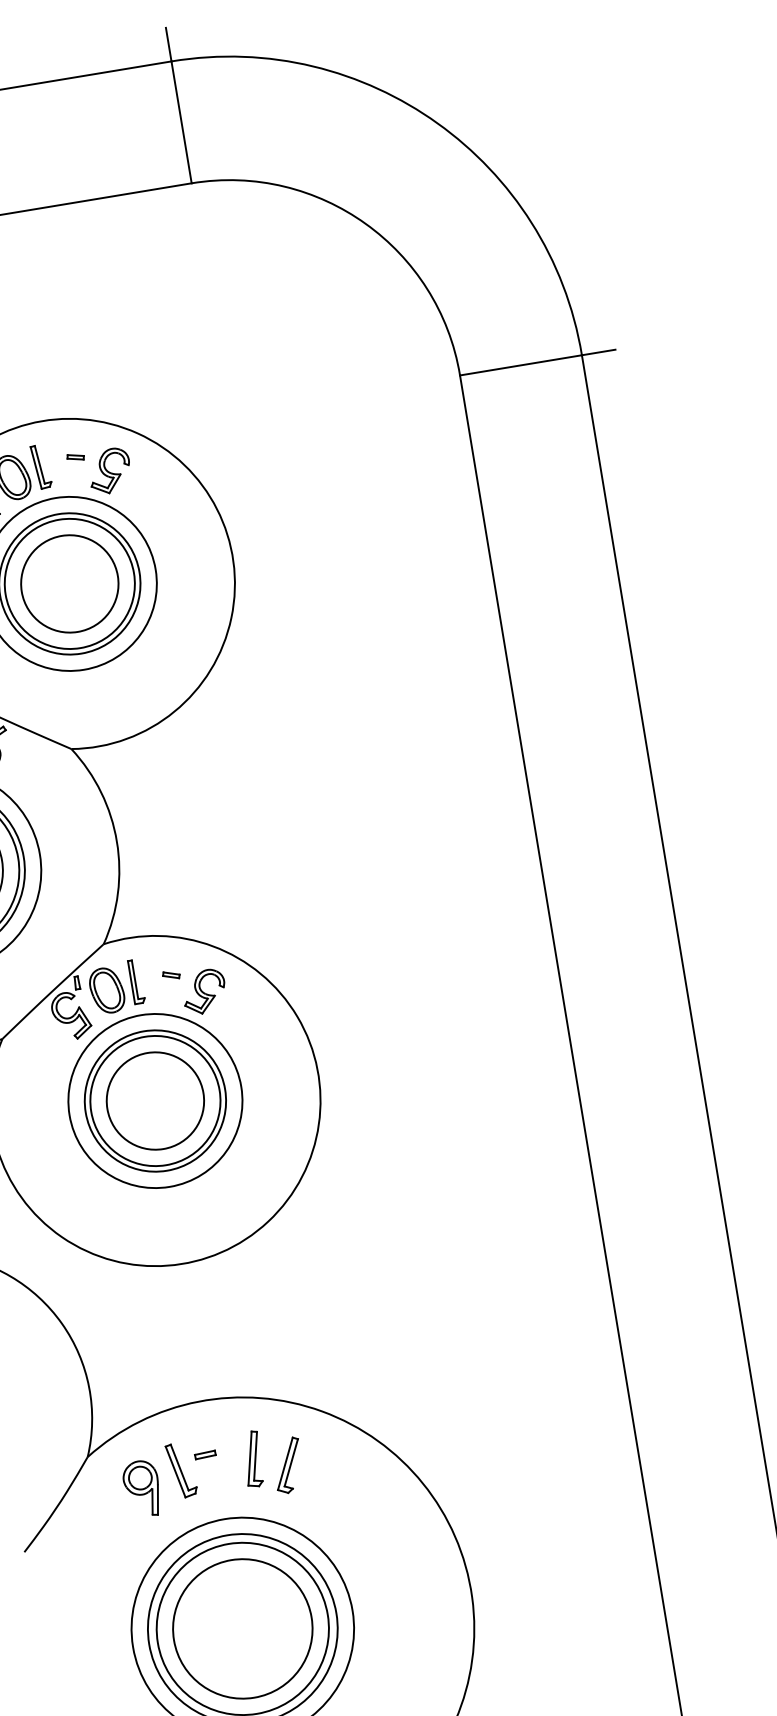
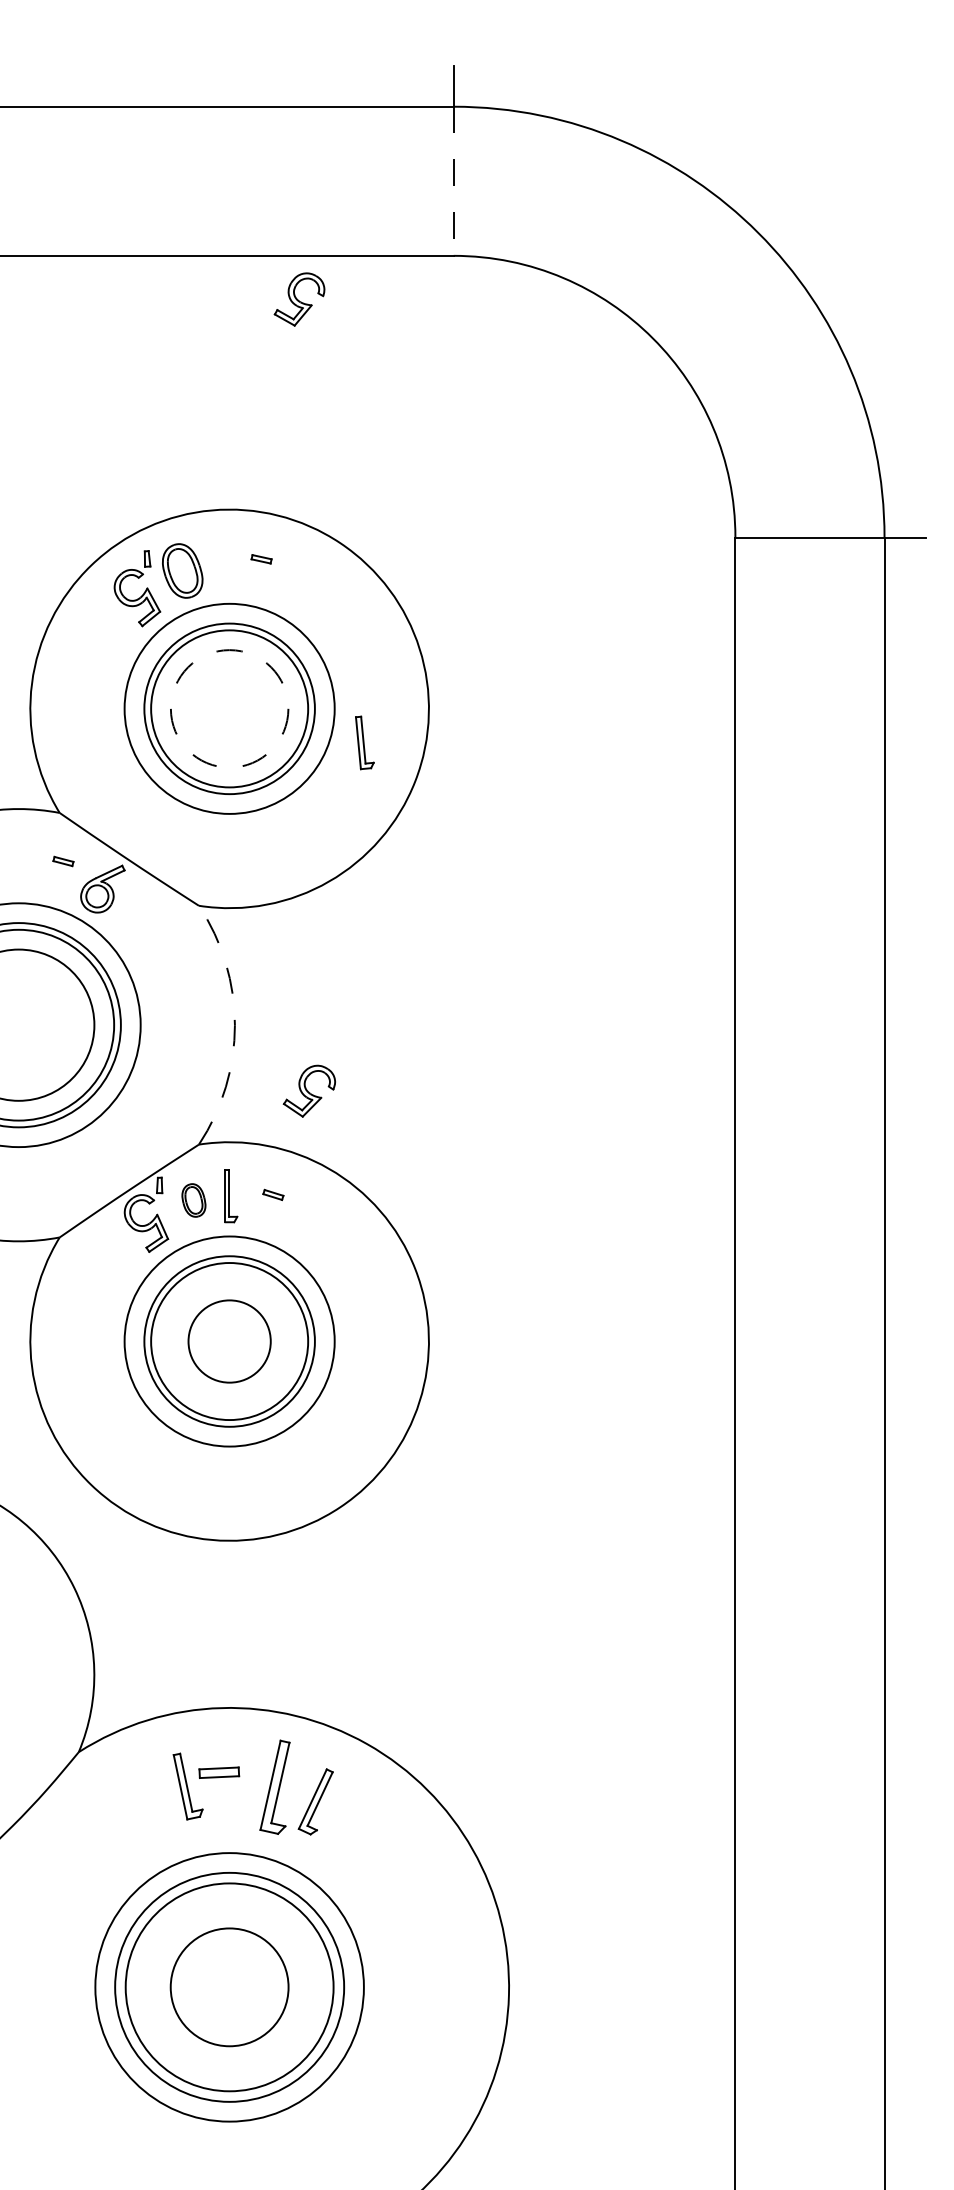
line: (181, 122) -> (453, 181), solid -> dashed
part: (41, 466) -> (364, 742), moved
part: (109, 471) -> (299, 299), moved
circle: (69, 583) -> (229, 708), solid -> dashed
arc: (116, 842) -> (234, 1025), solid -> dashed
part: (106, 990) -> (193, 1200), size x0.6
part: (203, 991) -> (308, 1090), moved
circle: (155, 1101) -> (229, 1341), size x0.7
part: (205, 1454) -> (219, 1772), size x1.6
part: (252, 1459) -> (274, 1787), size x1.4
part: (142, 1488) -> (137, 1800), removed
circle: (242, 1629) -> (229, 1987), size x0.7

